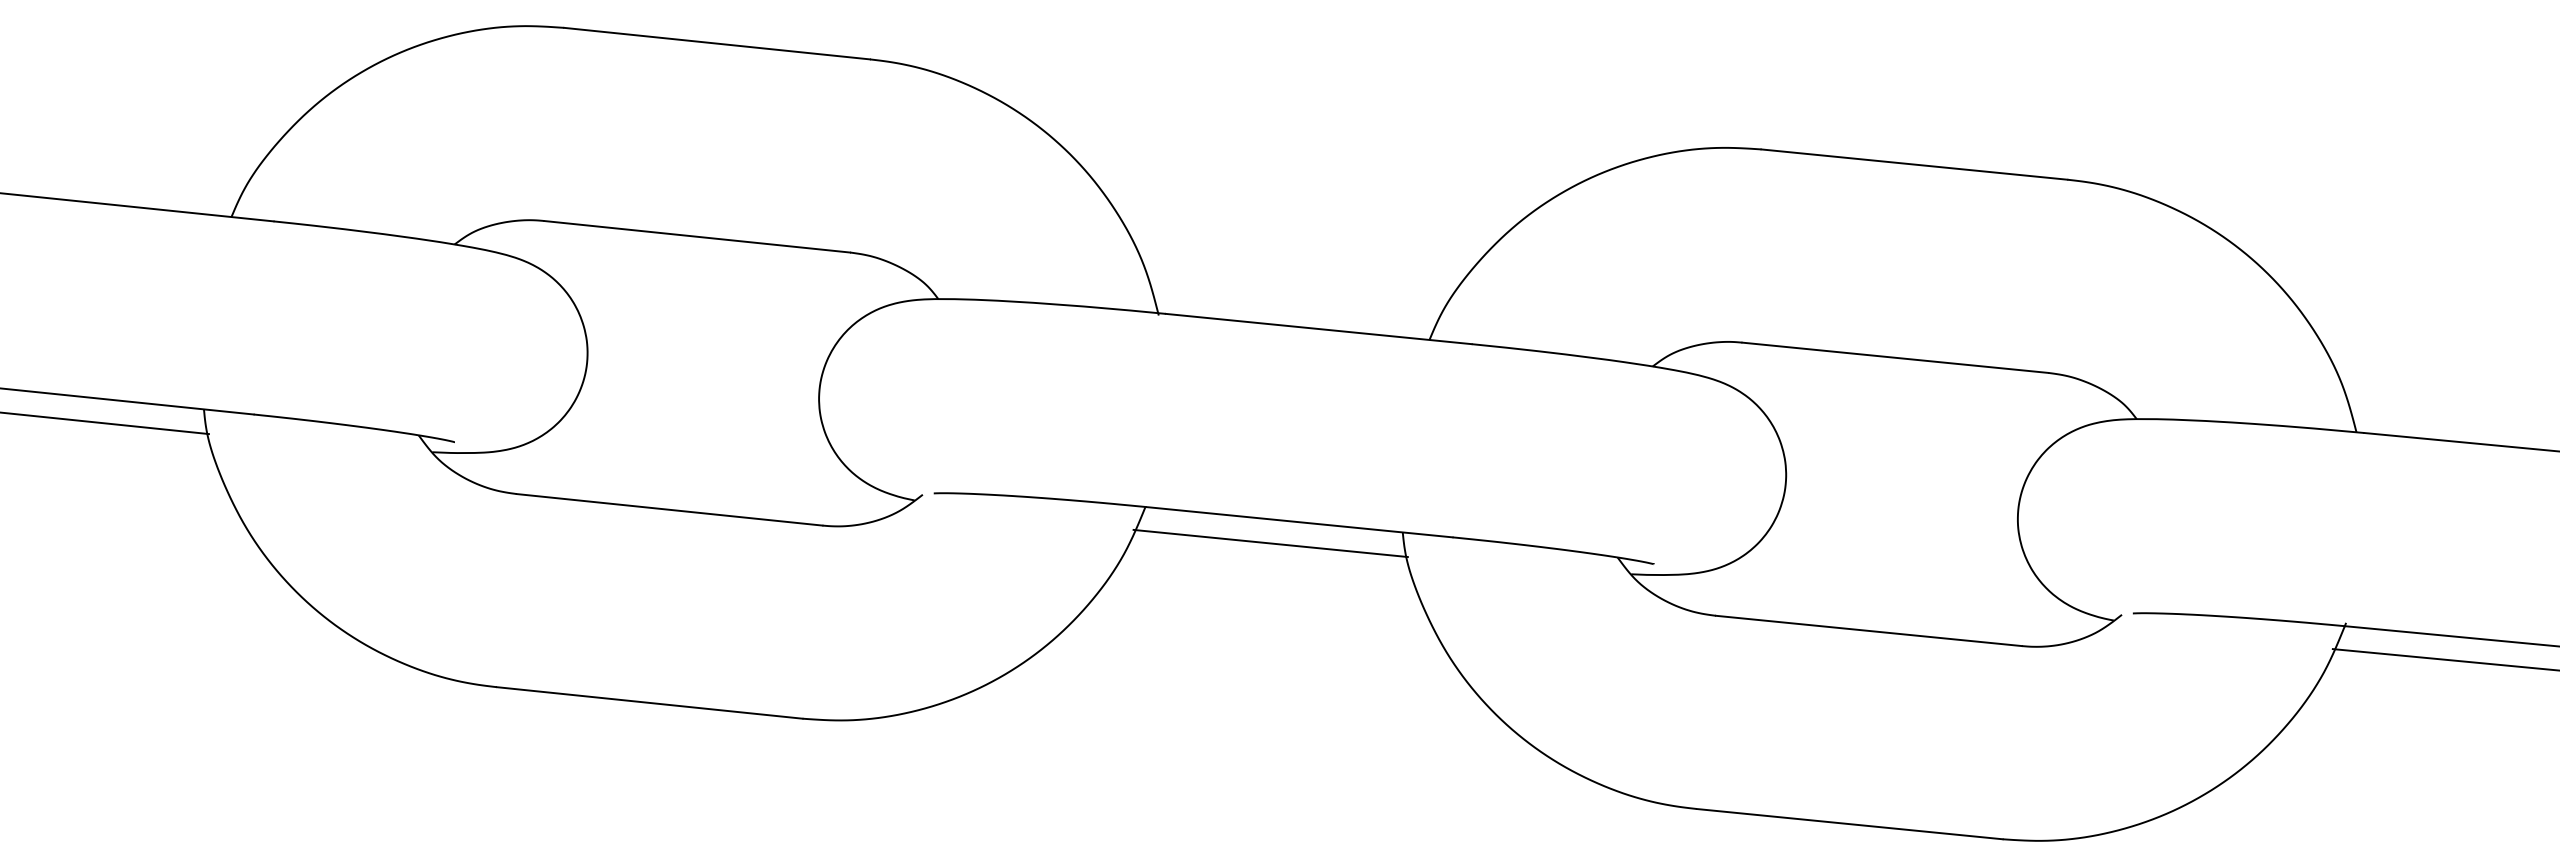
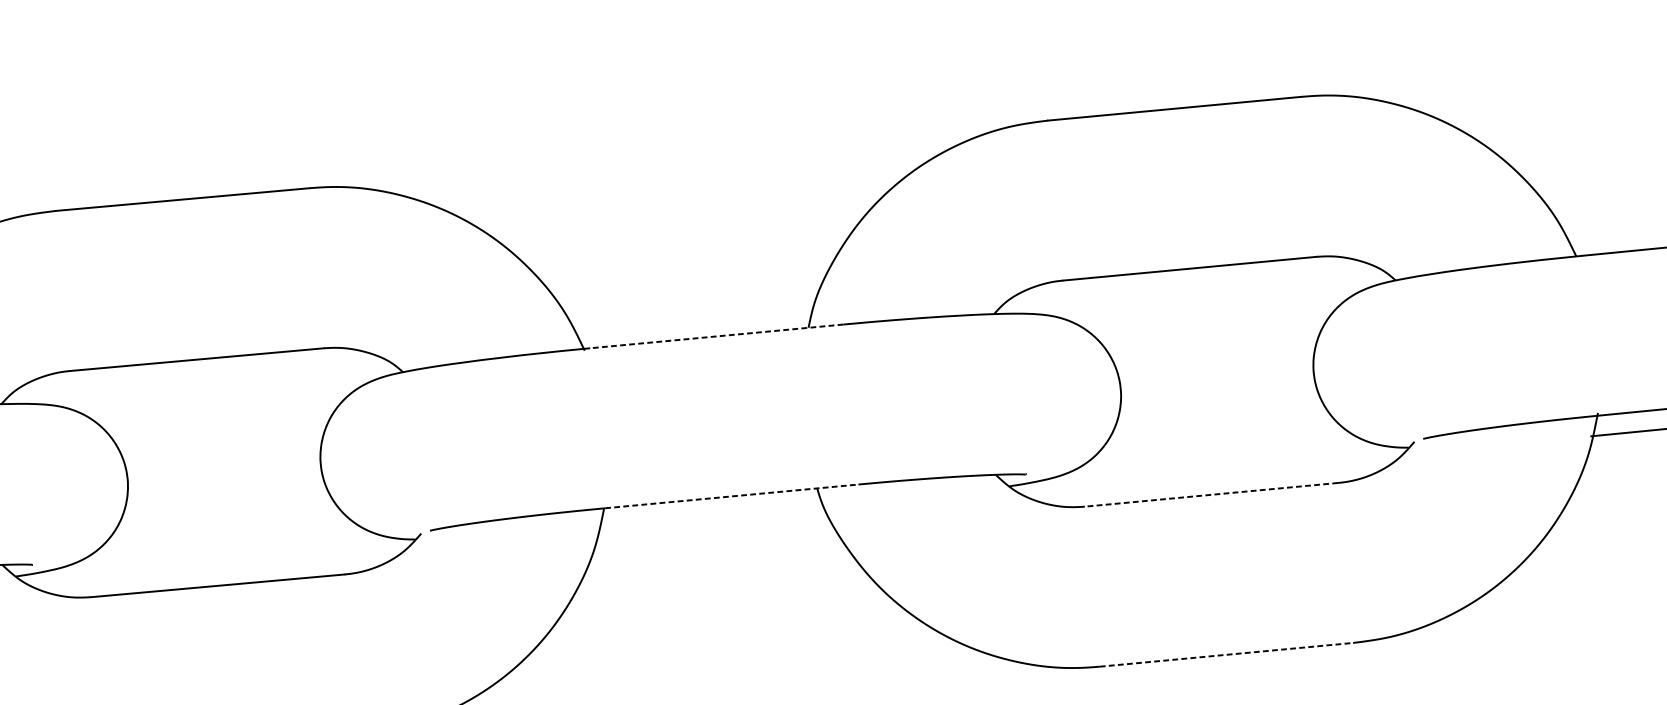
line: (1318, 329) -> (716, 336), solid -> dashed
line: (1299, 522) -> (731, 496), solid -> dashed
line: (1270, 543) -> (711, 518), removed
line: (1868, 630) -> (1211, 494), solid -> dashed
line: (1849, 824) -> (1226, 655), solid -> dashed

